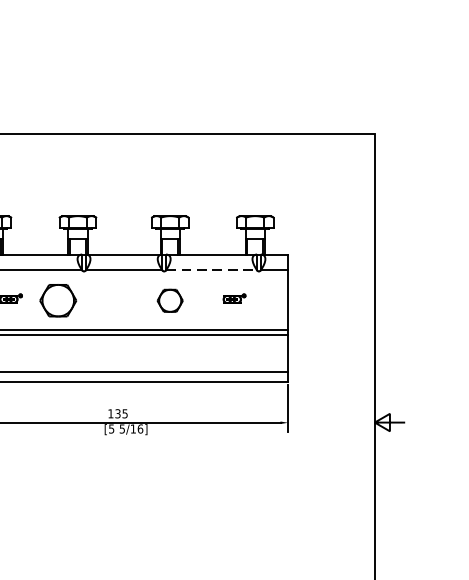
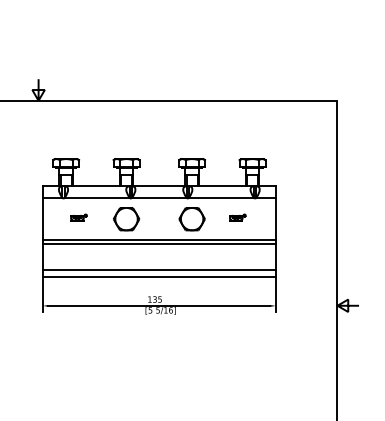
line: (211, 270) -> (221, 197), dashed -> solid
part: (58, 301) -> (126, 219), moved
part: (169, 301) -> (191, 219), size x1.43

